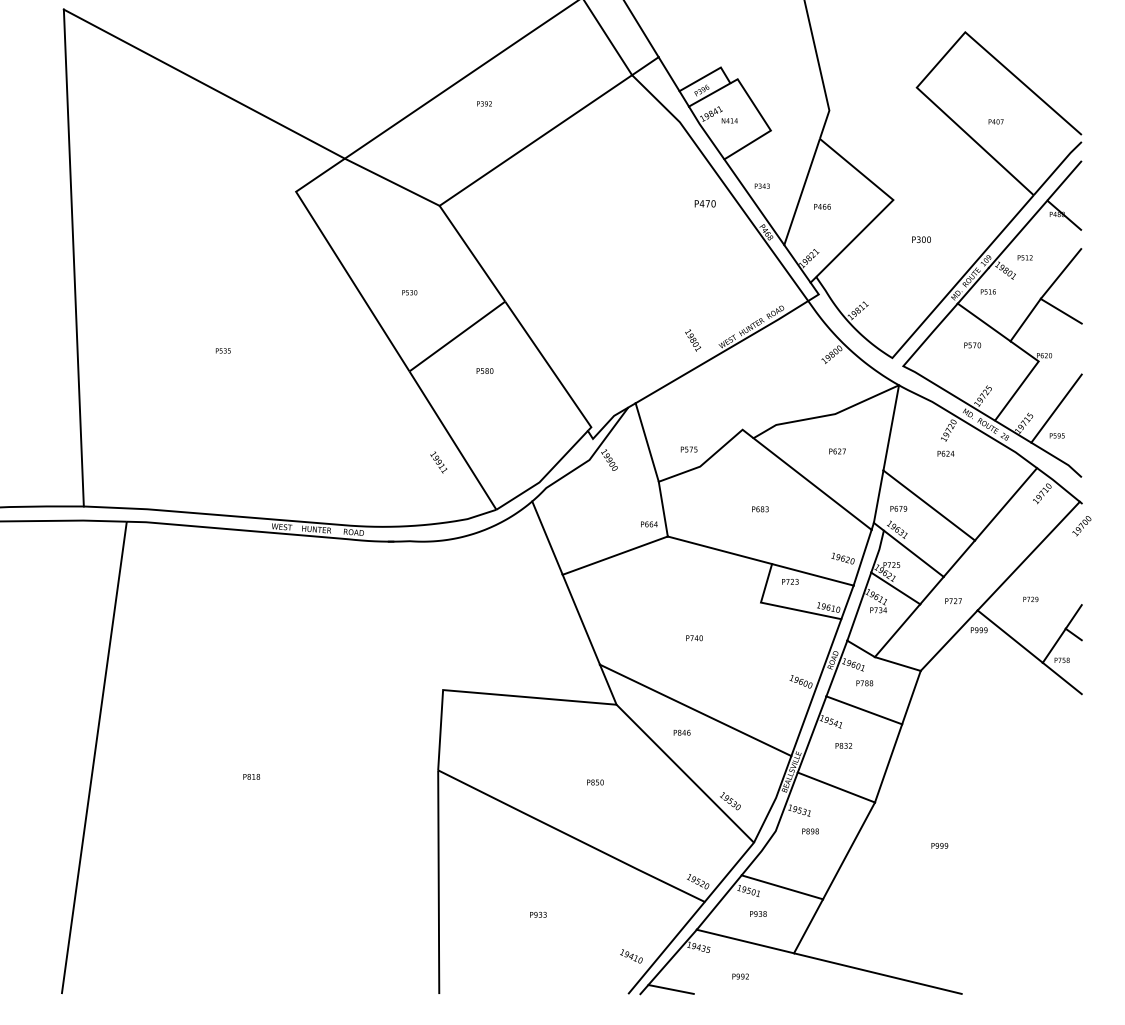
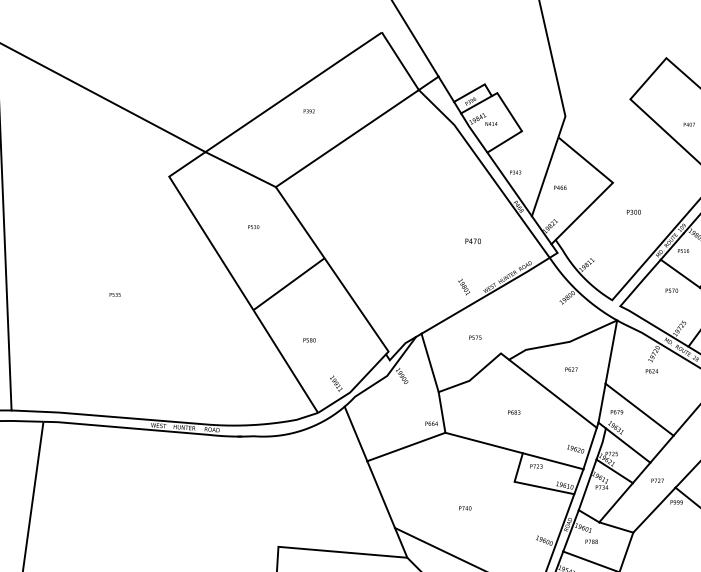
text: (704, 203) -> (472, 241), moved
text: (409, 292) -> (253, 226), moved
text: (484, 370) -> (309, 339), moved
text: (688, 449) -> (474, 337), moved
text: (438, 462) -> (335, 383), moved

